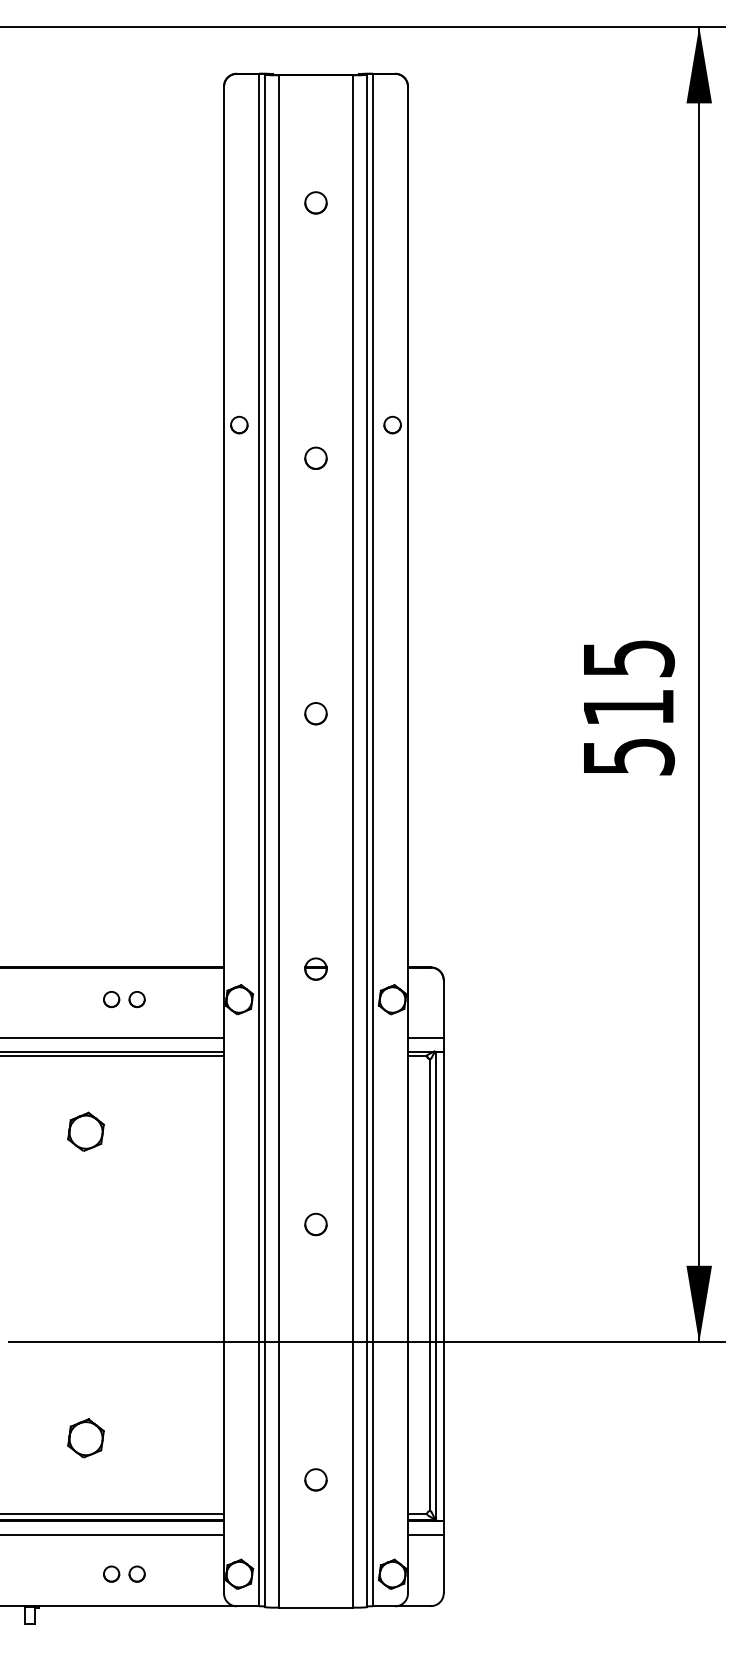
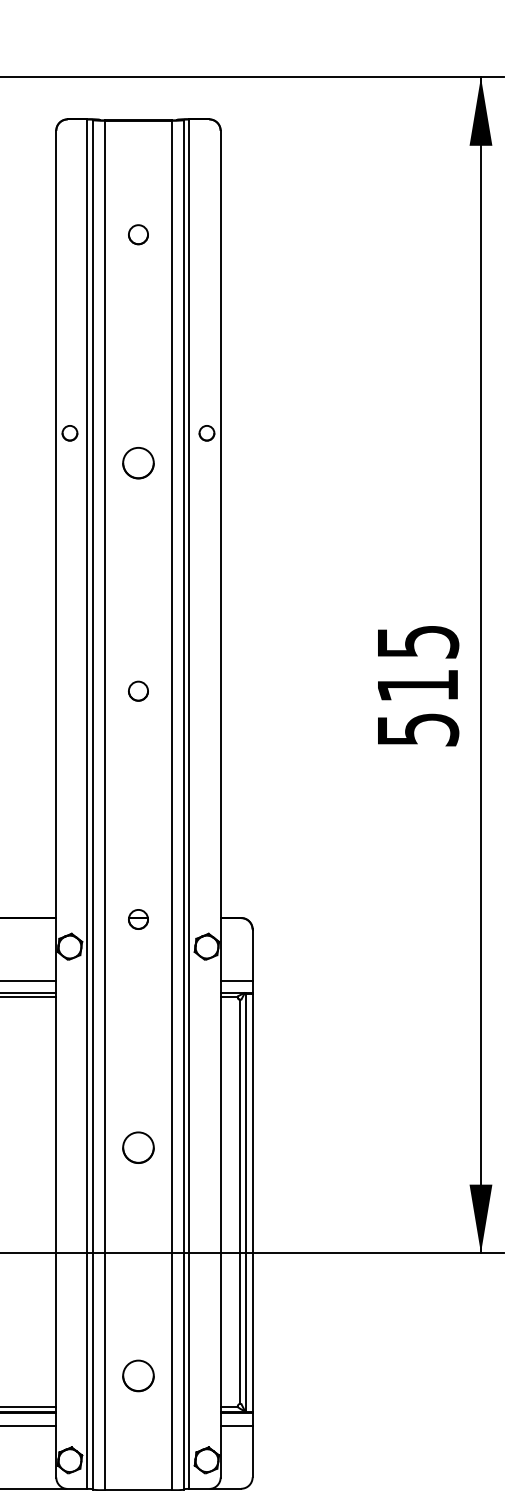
circle: (315, 457) -> (138, 462), size x1.6
part: (315, 1224) -> (138, 1147), size x1.6
circle: (315, 1479) -> (138, 1375), size x1.6

